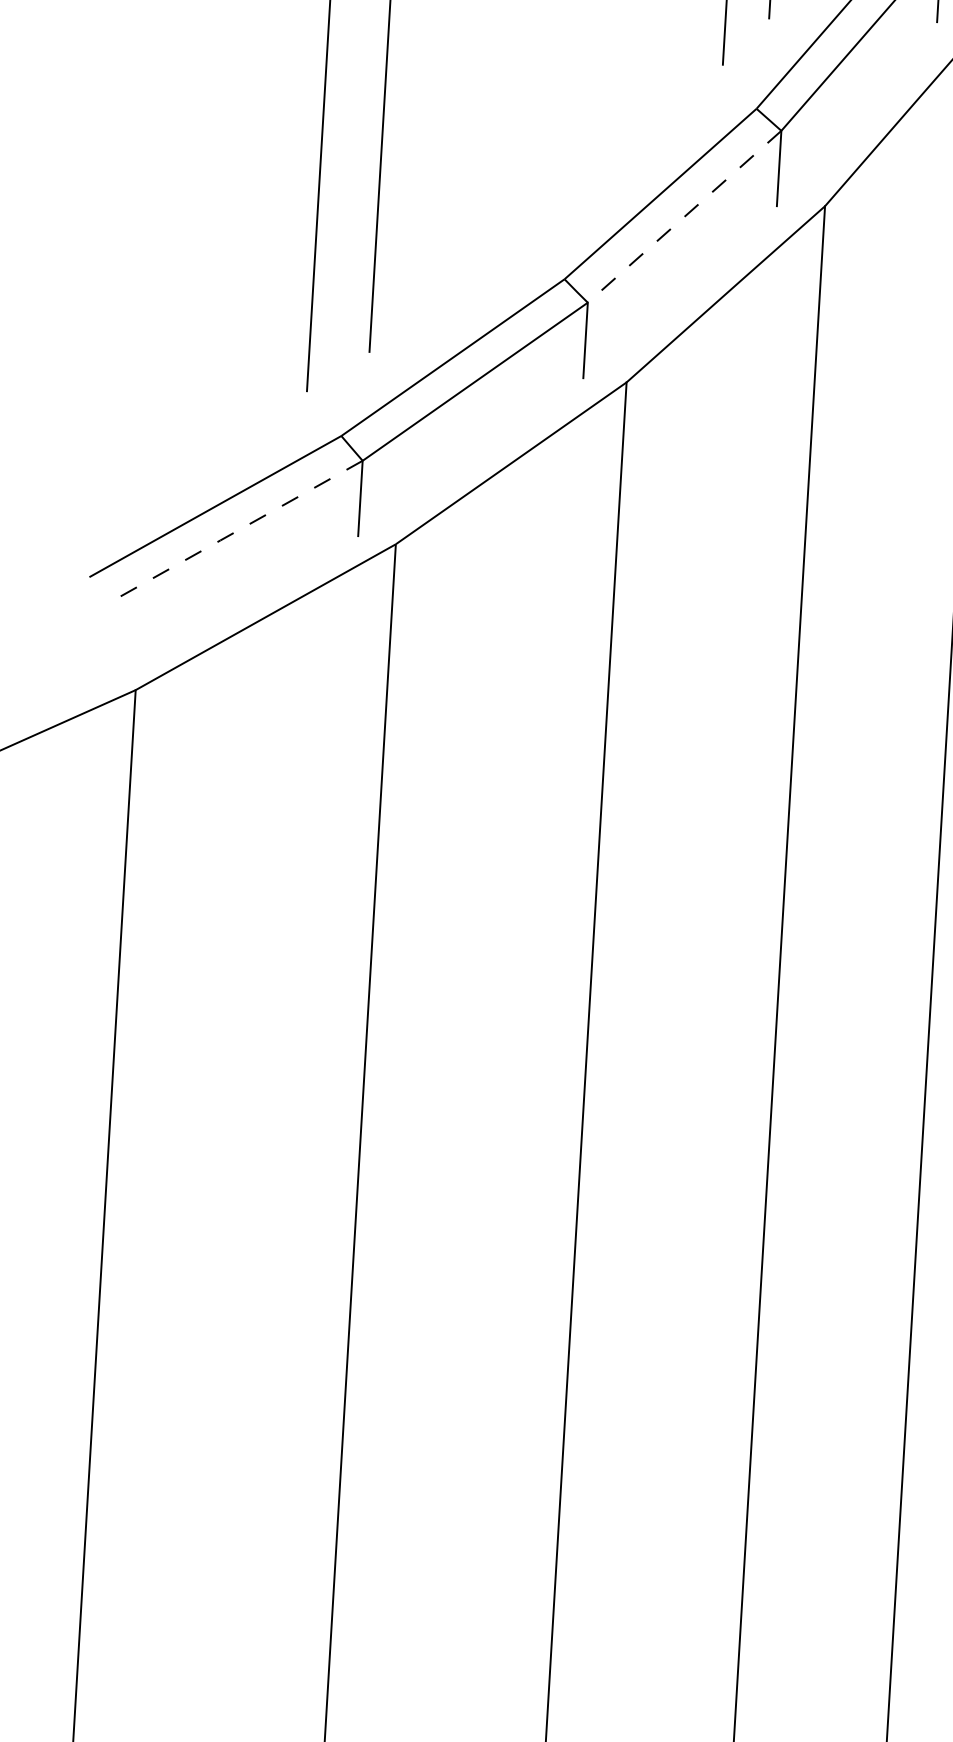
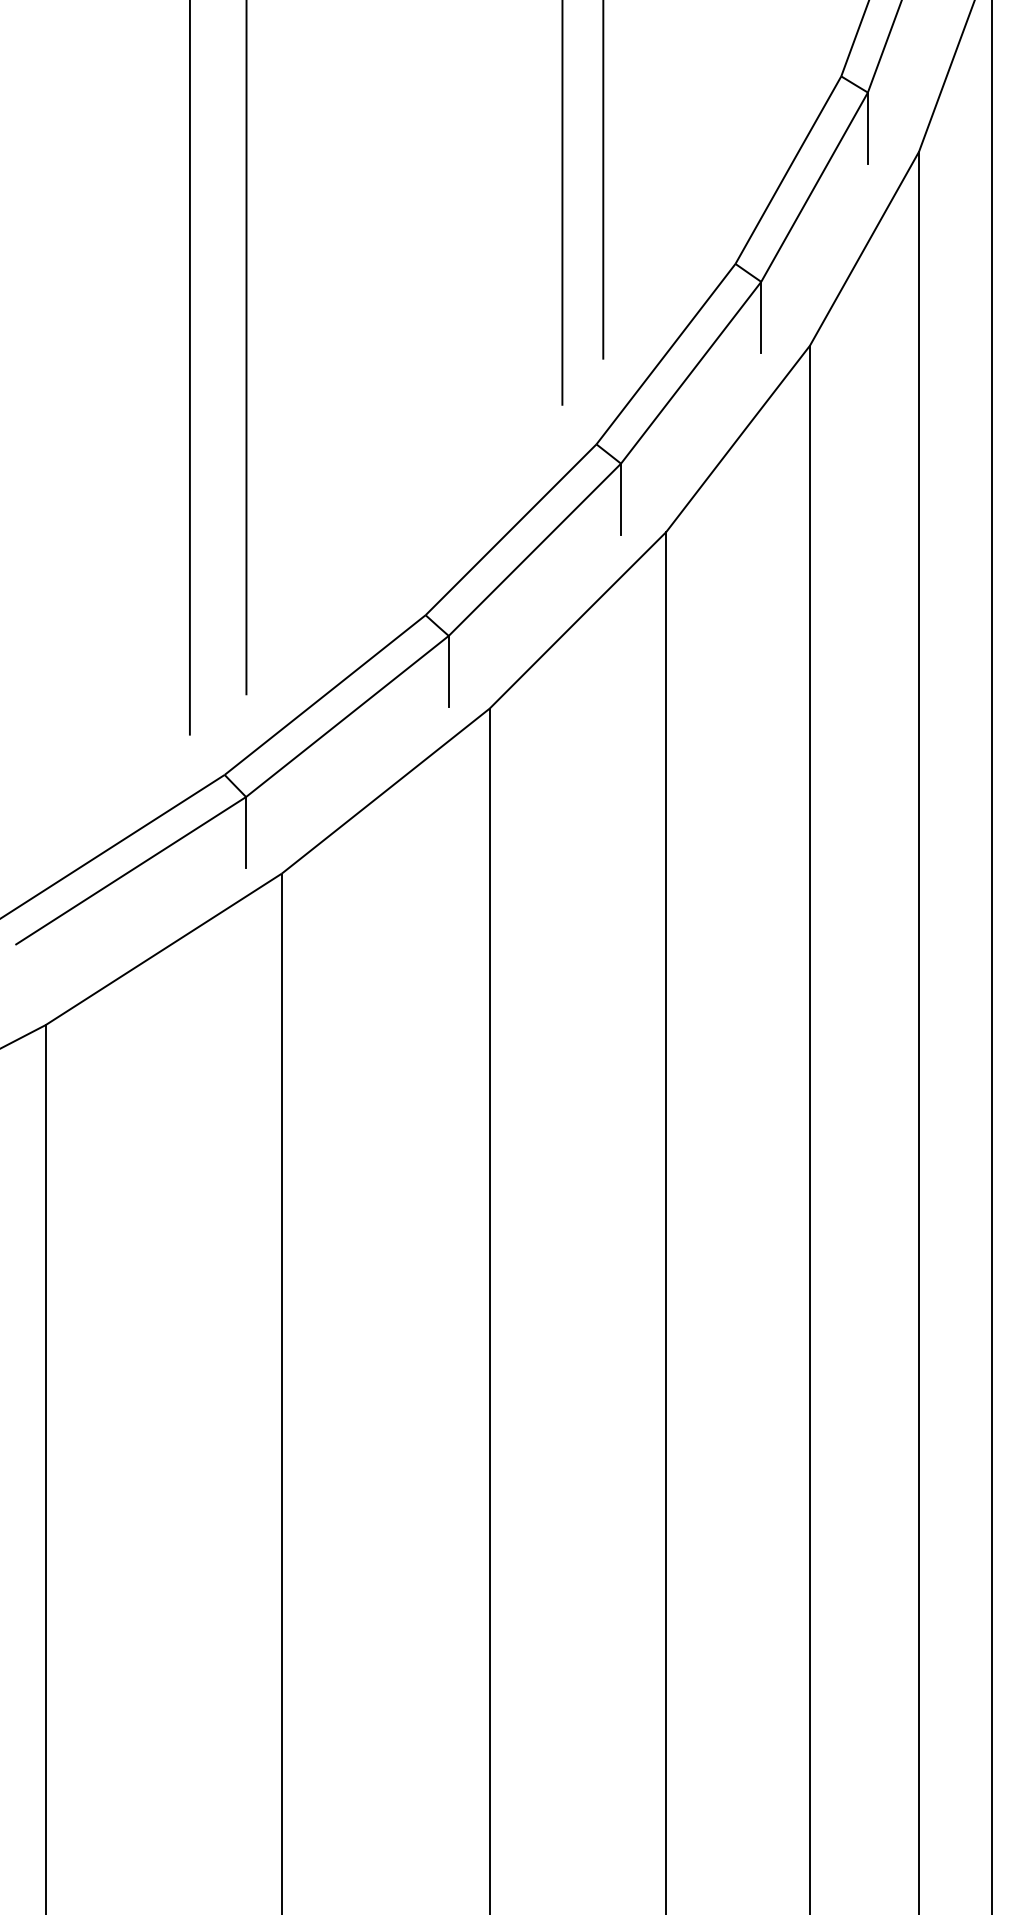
line: (684, 217) -> (534, 550), dashed -> solid
line: (235, 532) -> (130, 871), dashed -> solid

